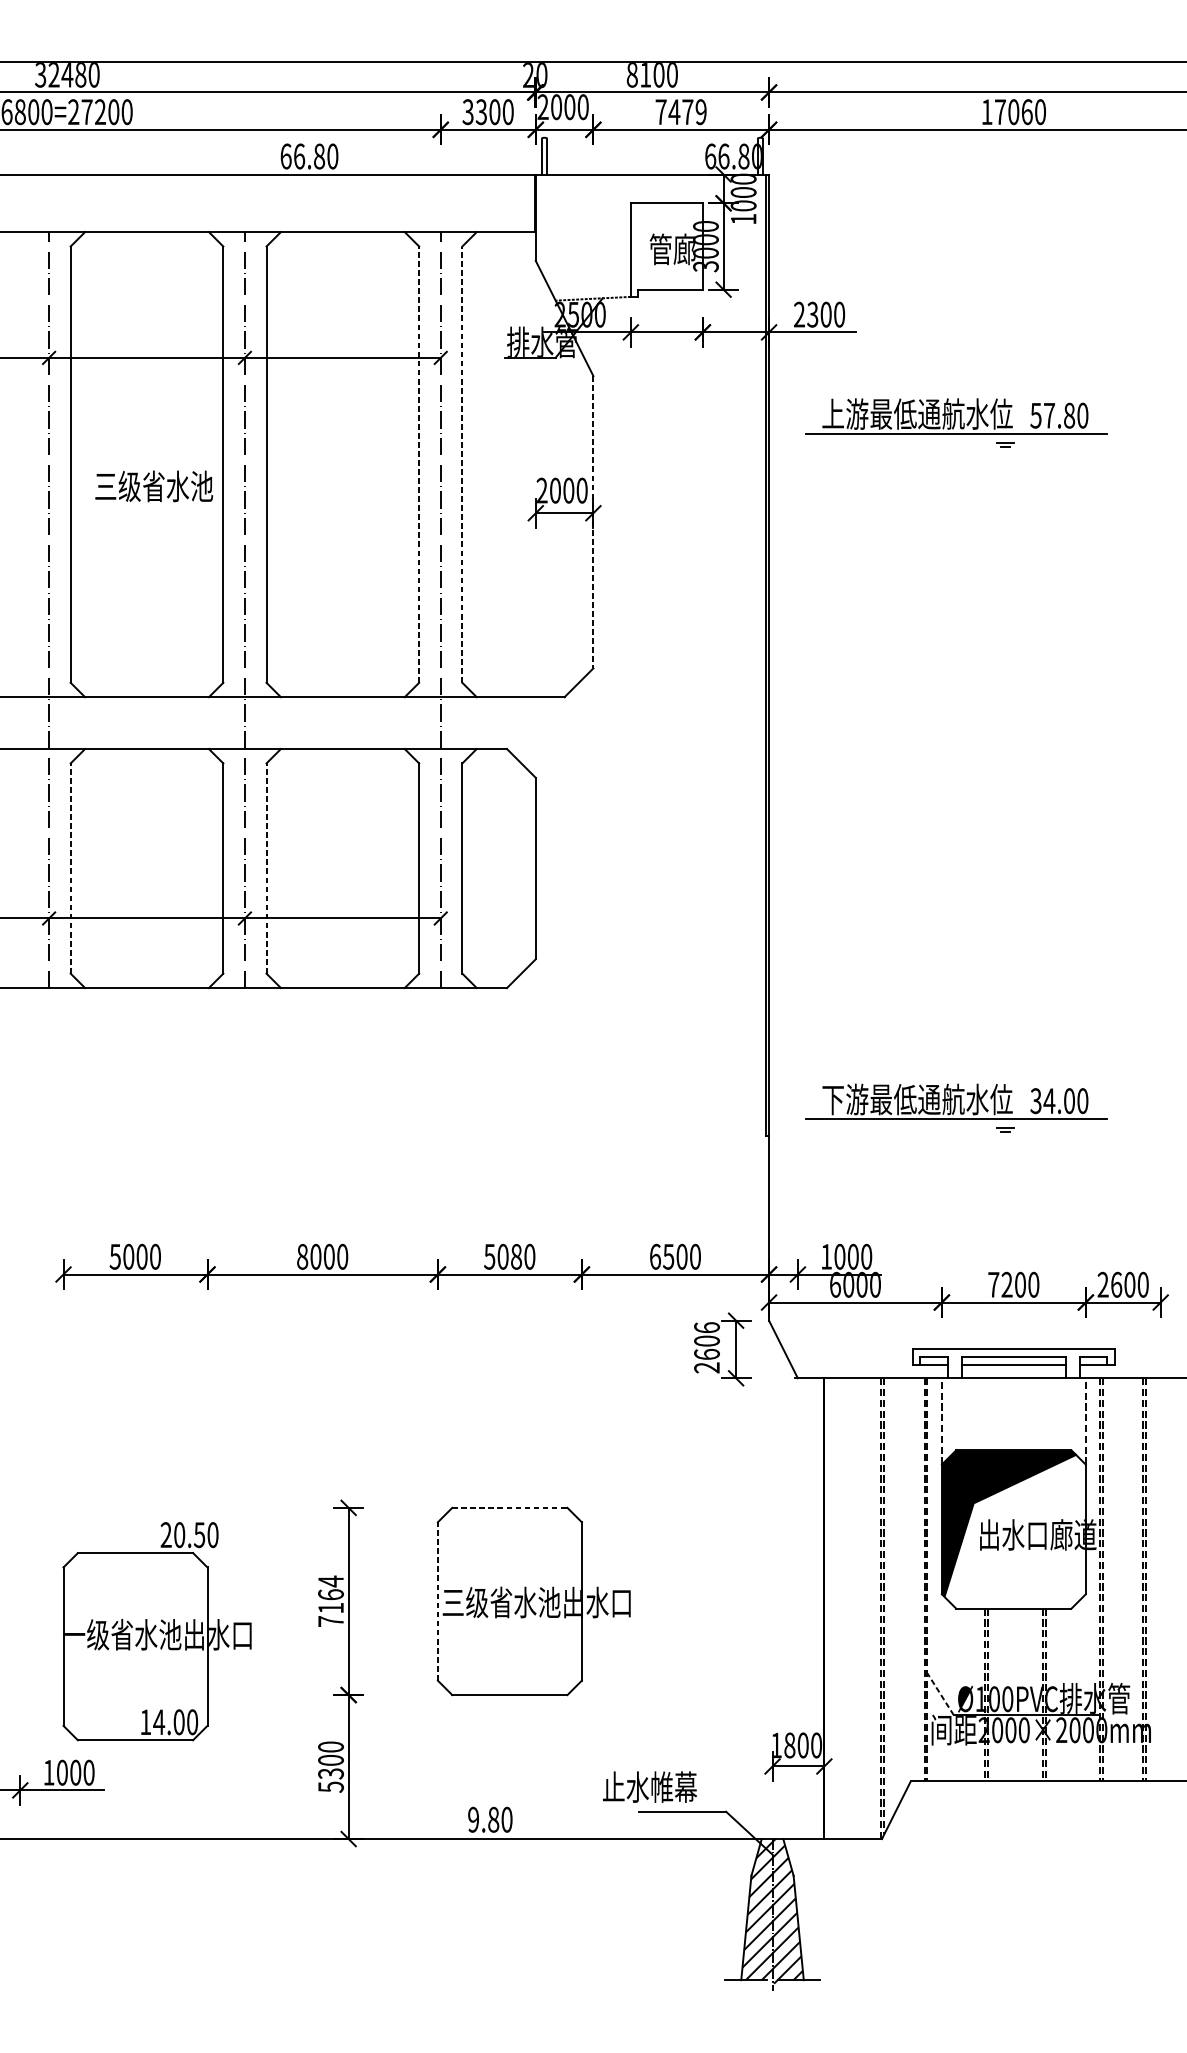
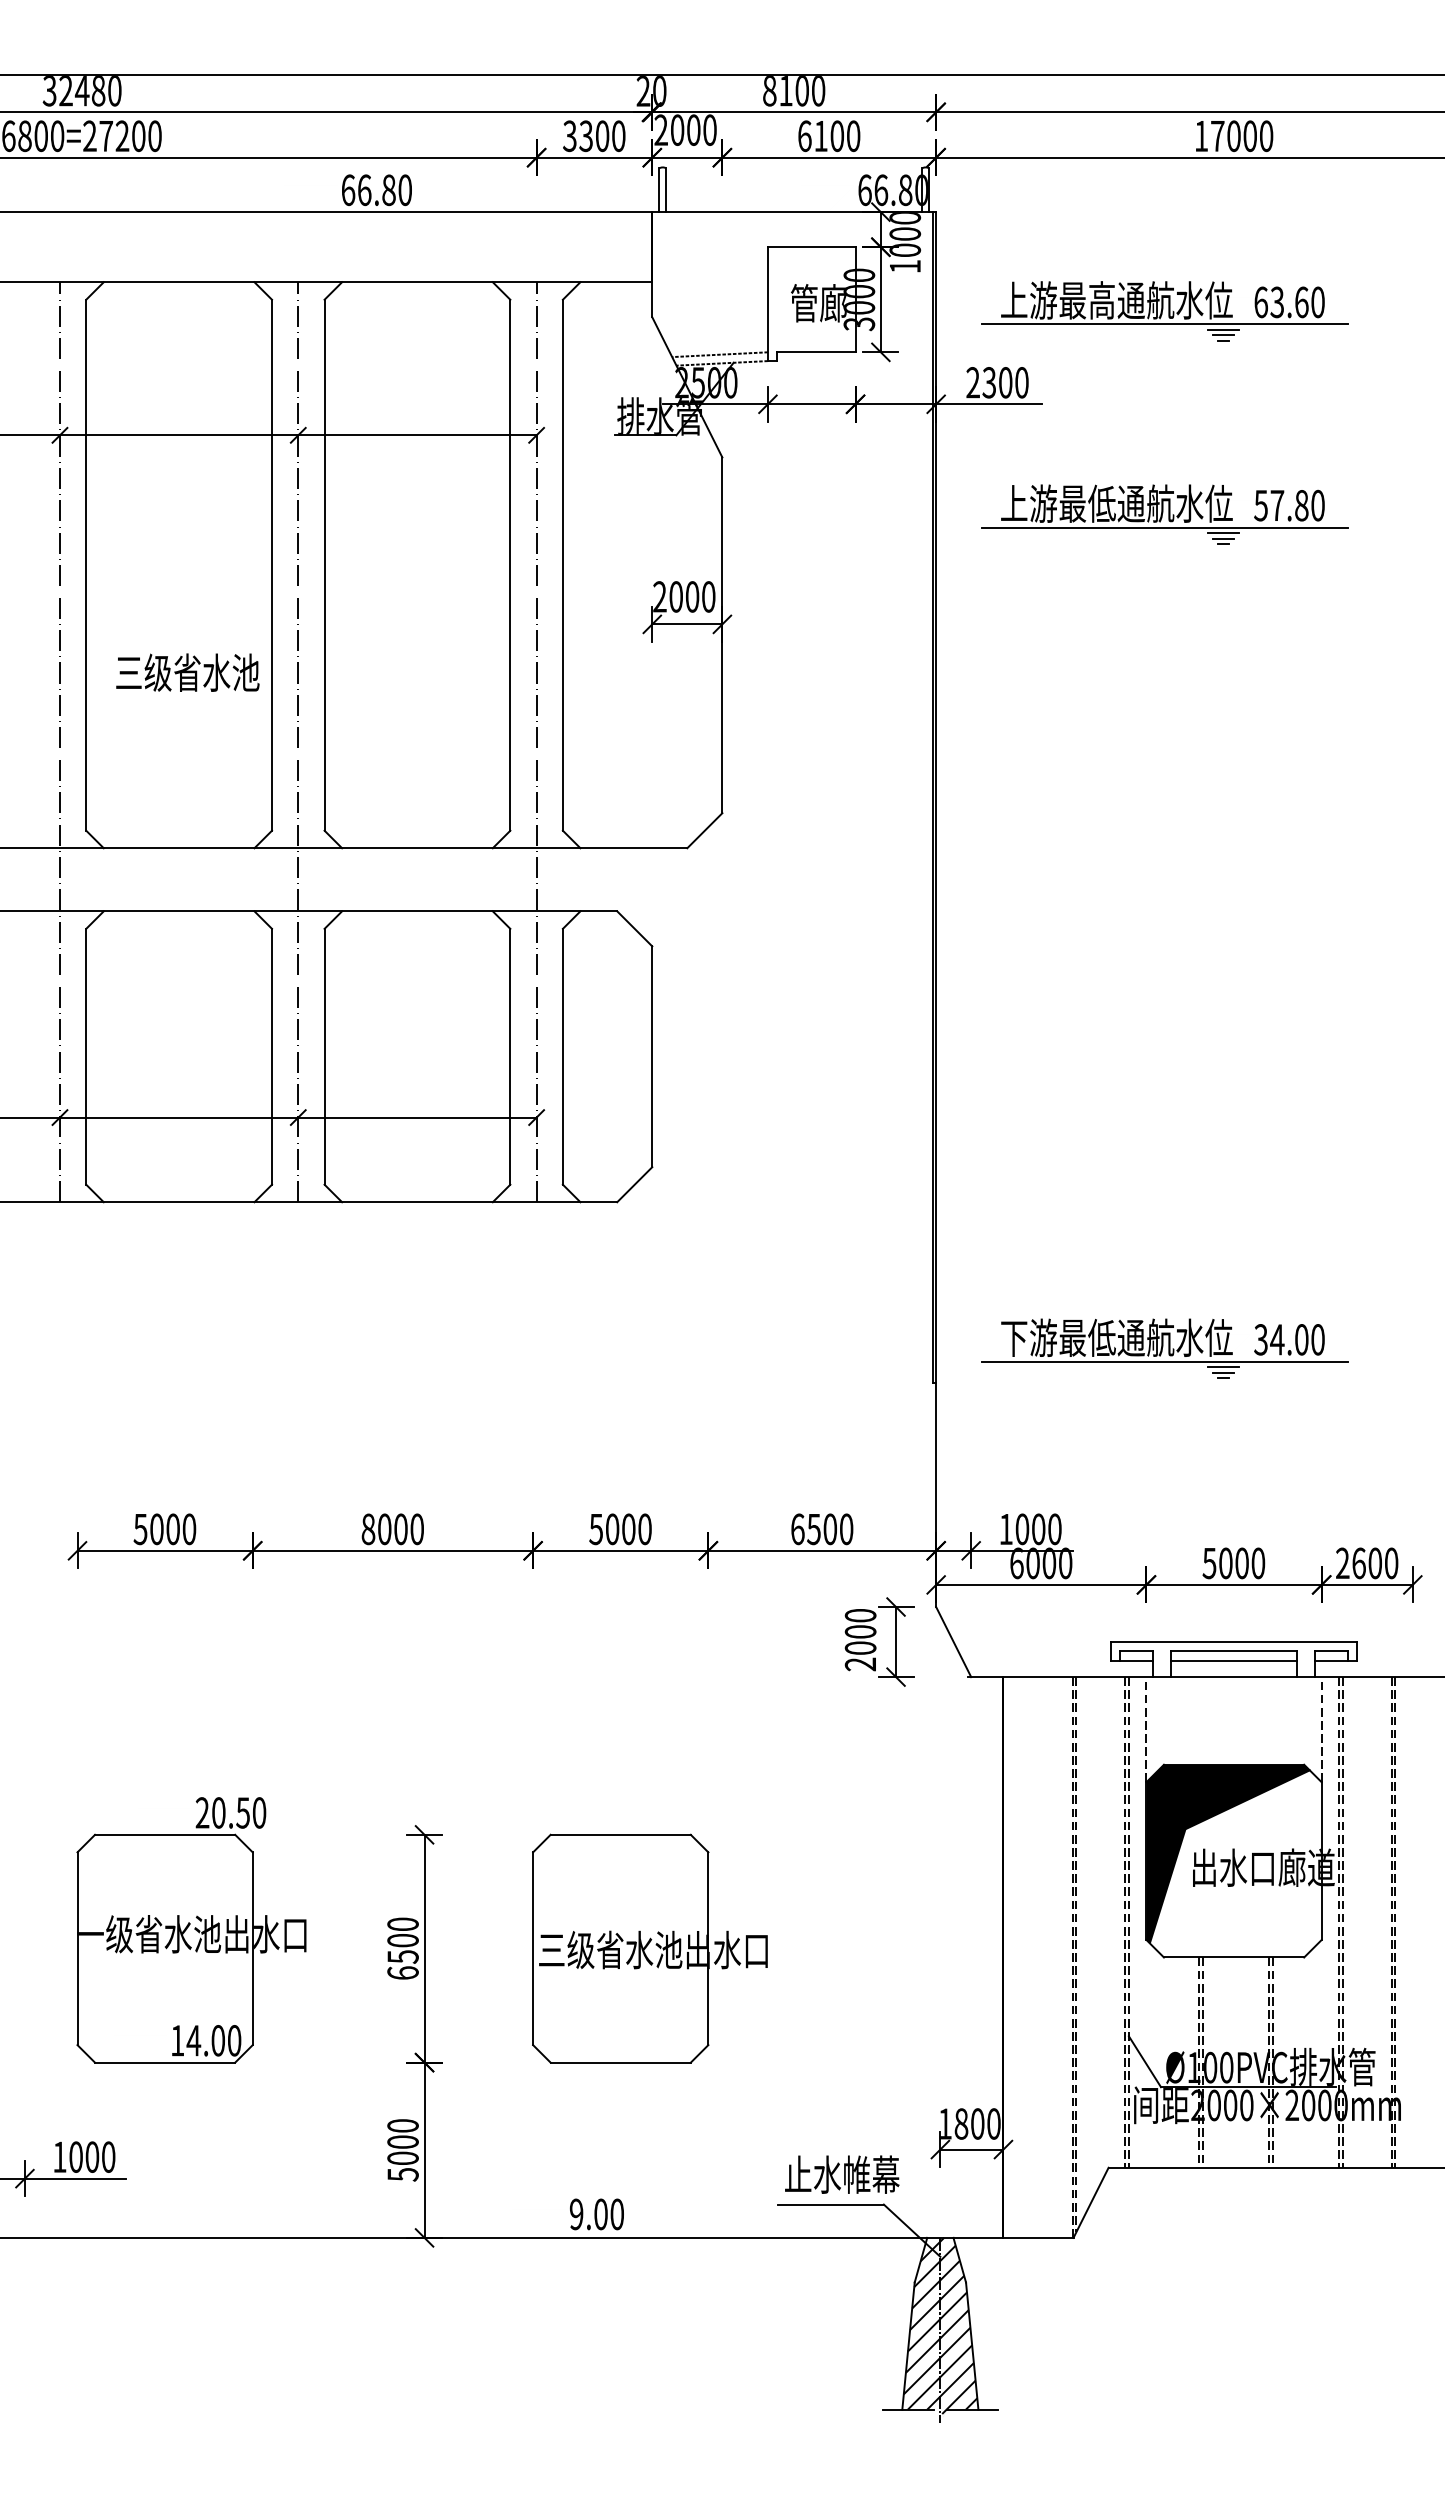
text: (1027, 111) -> (1250, 135), 17060 -> 17000
text: (681, 112) -> (829, 136), 7479 -> 6100
part: (956, 256) -> (1164, 311), added
line: (591, 291) -> (719, 354), added
line: (1005, 438) -> (1223, 533), added
line: (419, 464) -> (510, 564), dashed -> solid
line: (462, 464) -> (562, 564), dashed -> solid
text: (153, 486) -> (187, 672), moved
line: (593, 522) -> (722, 635), dashed -> solid
line: (70, 868) -> (86, 1056), dashed -> solid
line: (266, 868) -> (324, 1056), dashed -> solid
line: (1005, 1123) -> (1223, 1367), added
text: (516, 1256) -> (628, 1529), 5080 -> 5000
text: (1000, 1284) -> (1217, 1563), 7200 -> 5000
text: (706, 1340) -> (860, 1631), 2606 -> 2000
line: (510, 1507) -> (621, 1834), dashed -> solid
text: (330, 1601) -> (402, 1948), 7164 -> 6500
line: (438, 1601) -> (533, 1948), dashed -> solid
part: (157, 1631) -> (191, 1930), moved
line: (940, 1694) -> (1144, 2061), dashed -> solid
text: (330, 1773) -> (402, 2158), 5300 -> 5000
text: (650, 1786) -> (842, 2174), moved
text: (493, 1819) -> (600, 2214), 9.80 -> 9.00

